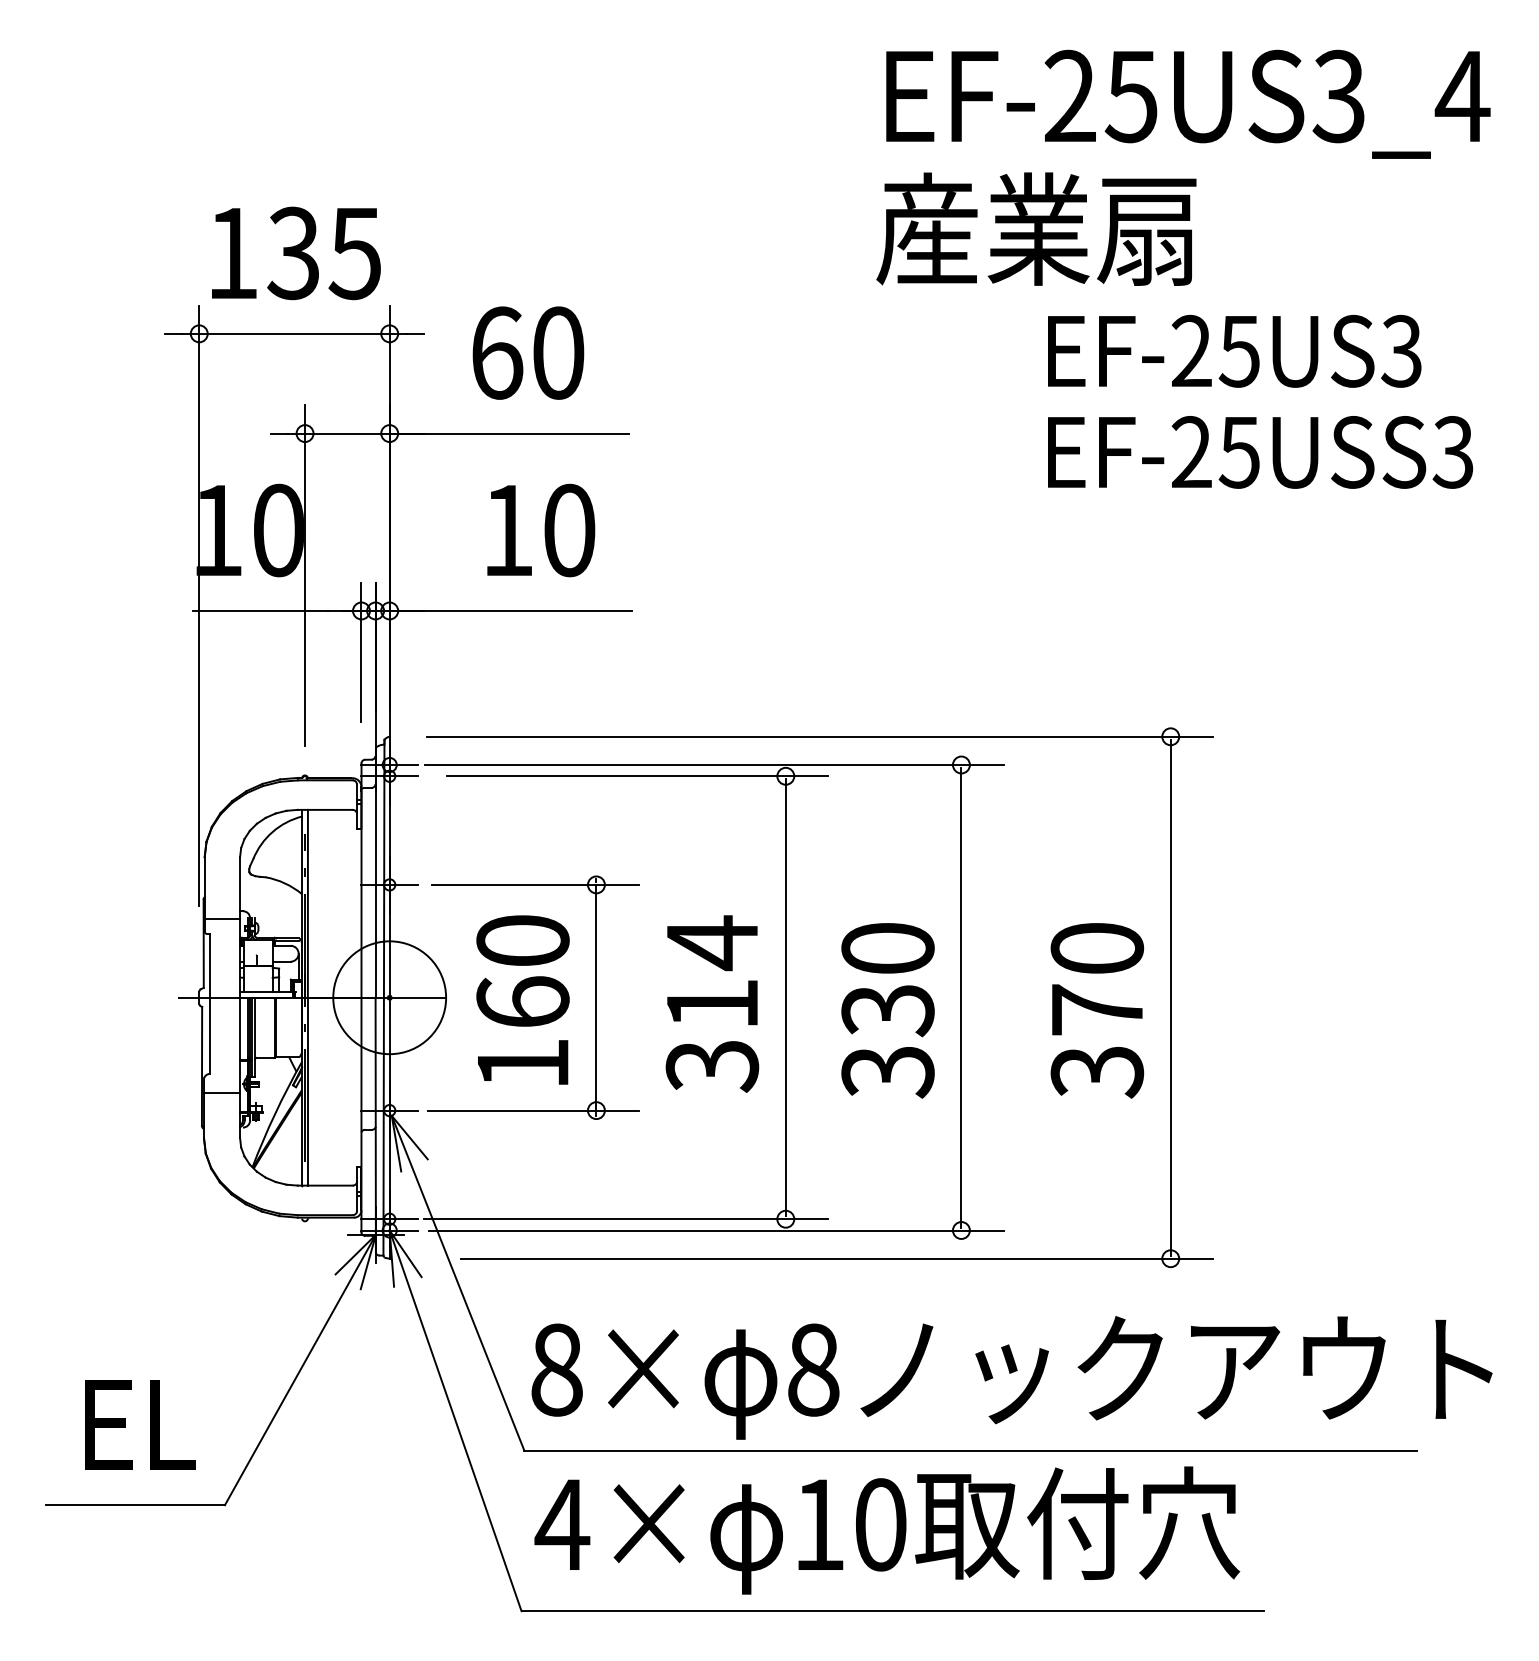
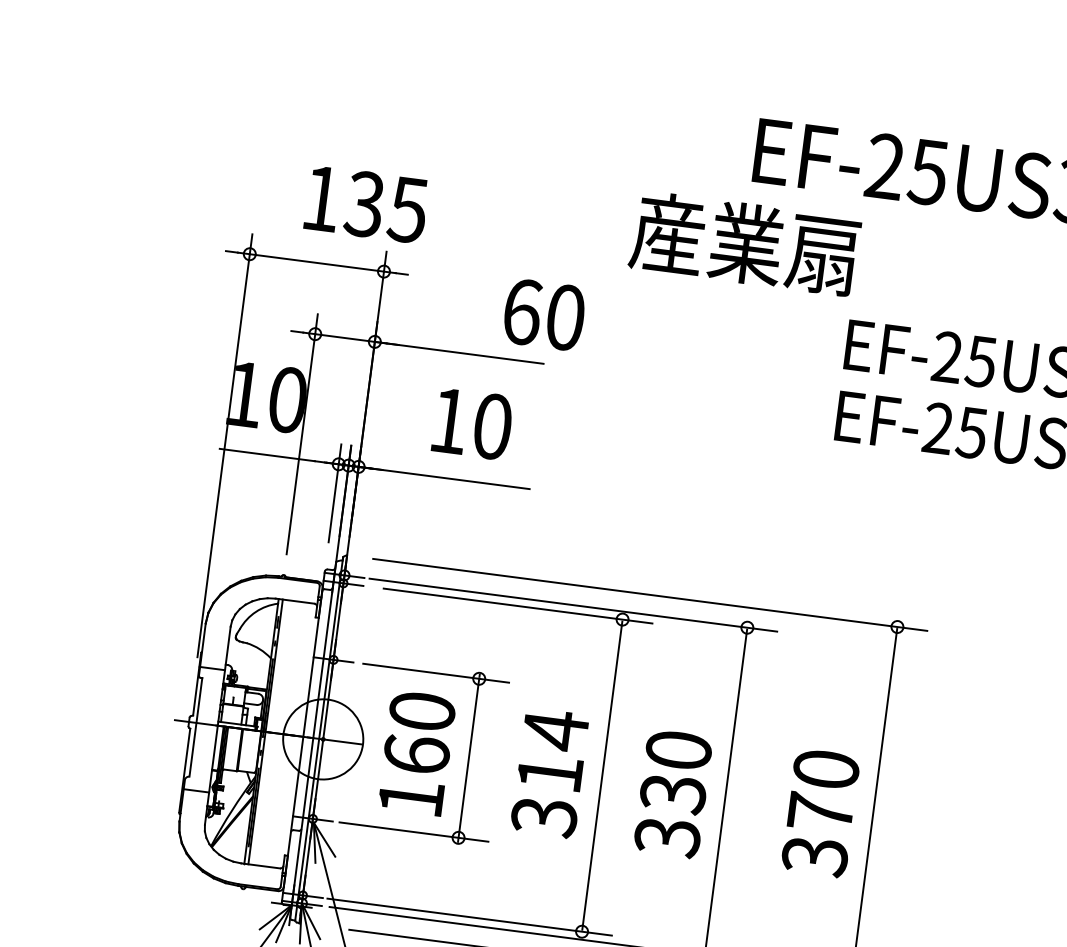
text: (1036, 228) -> (745, 243), moved
text: (296, 253) -> (366, 204), moved
text: (528, 352) -> (544, 314), moved

